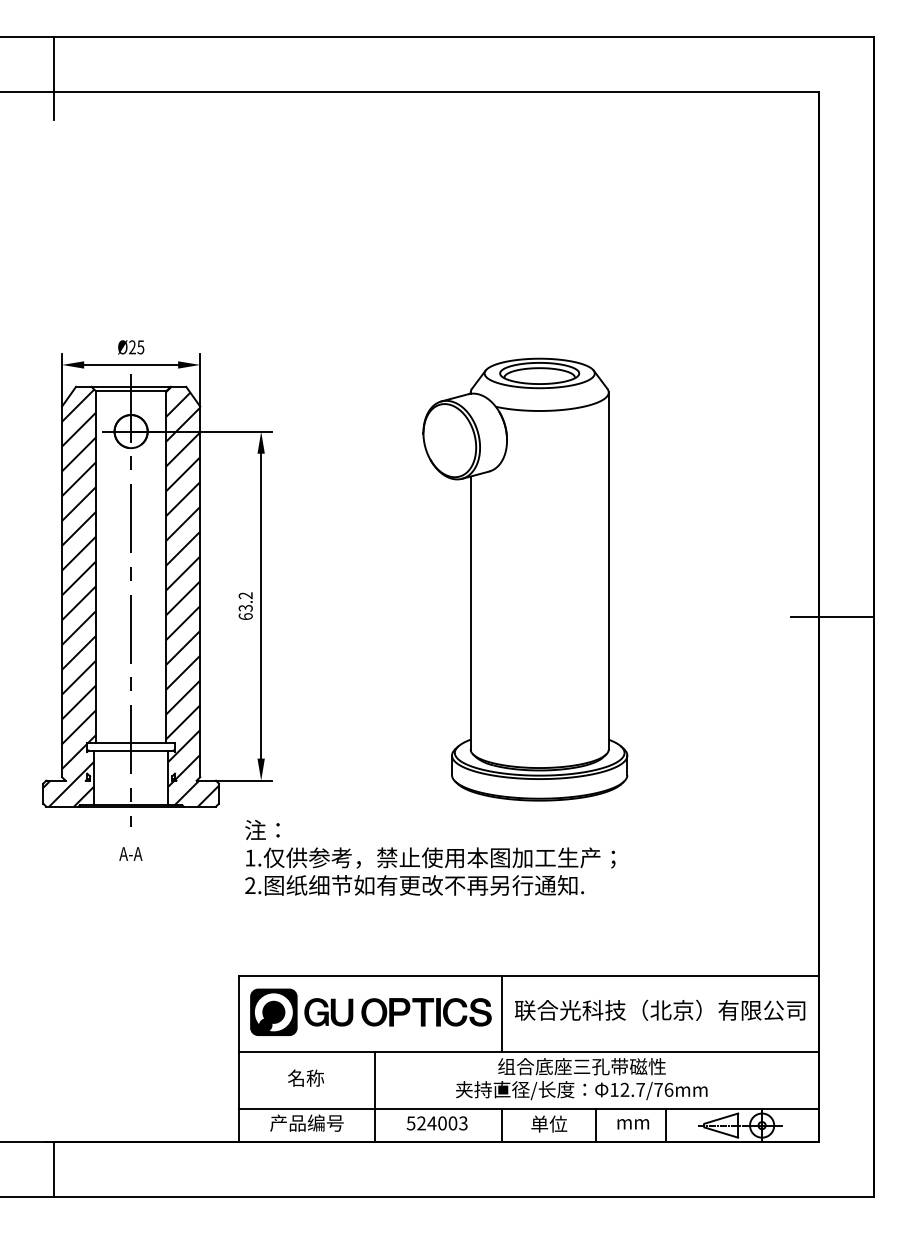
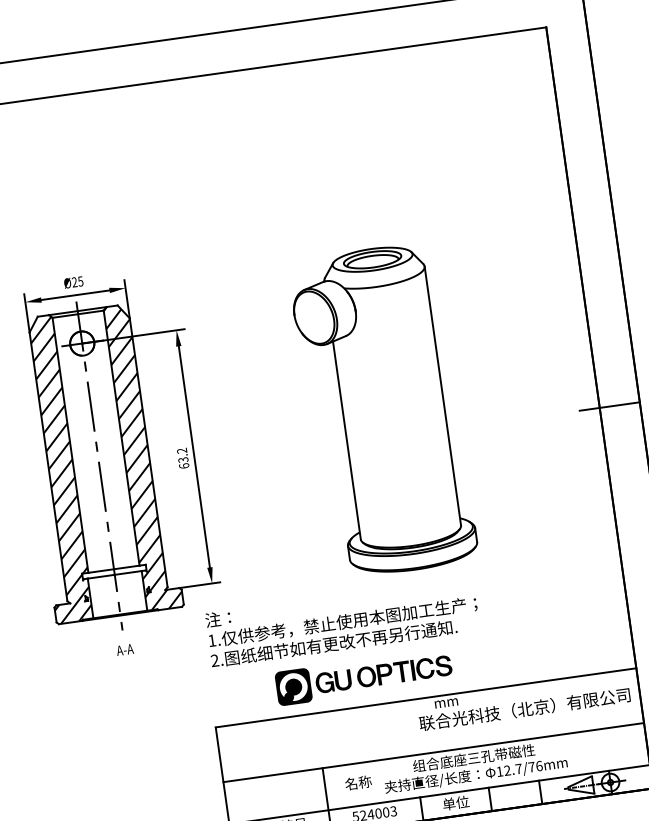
part: (370, 1011) -> (363, 676), moved
line: (501, 1013) -> (410, 727), removed
text: (305, 1077) -> (357, 782), moved
text: (633, 1124) -> (446, 703), moved

